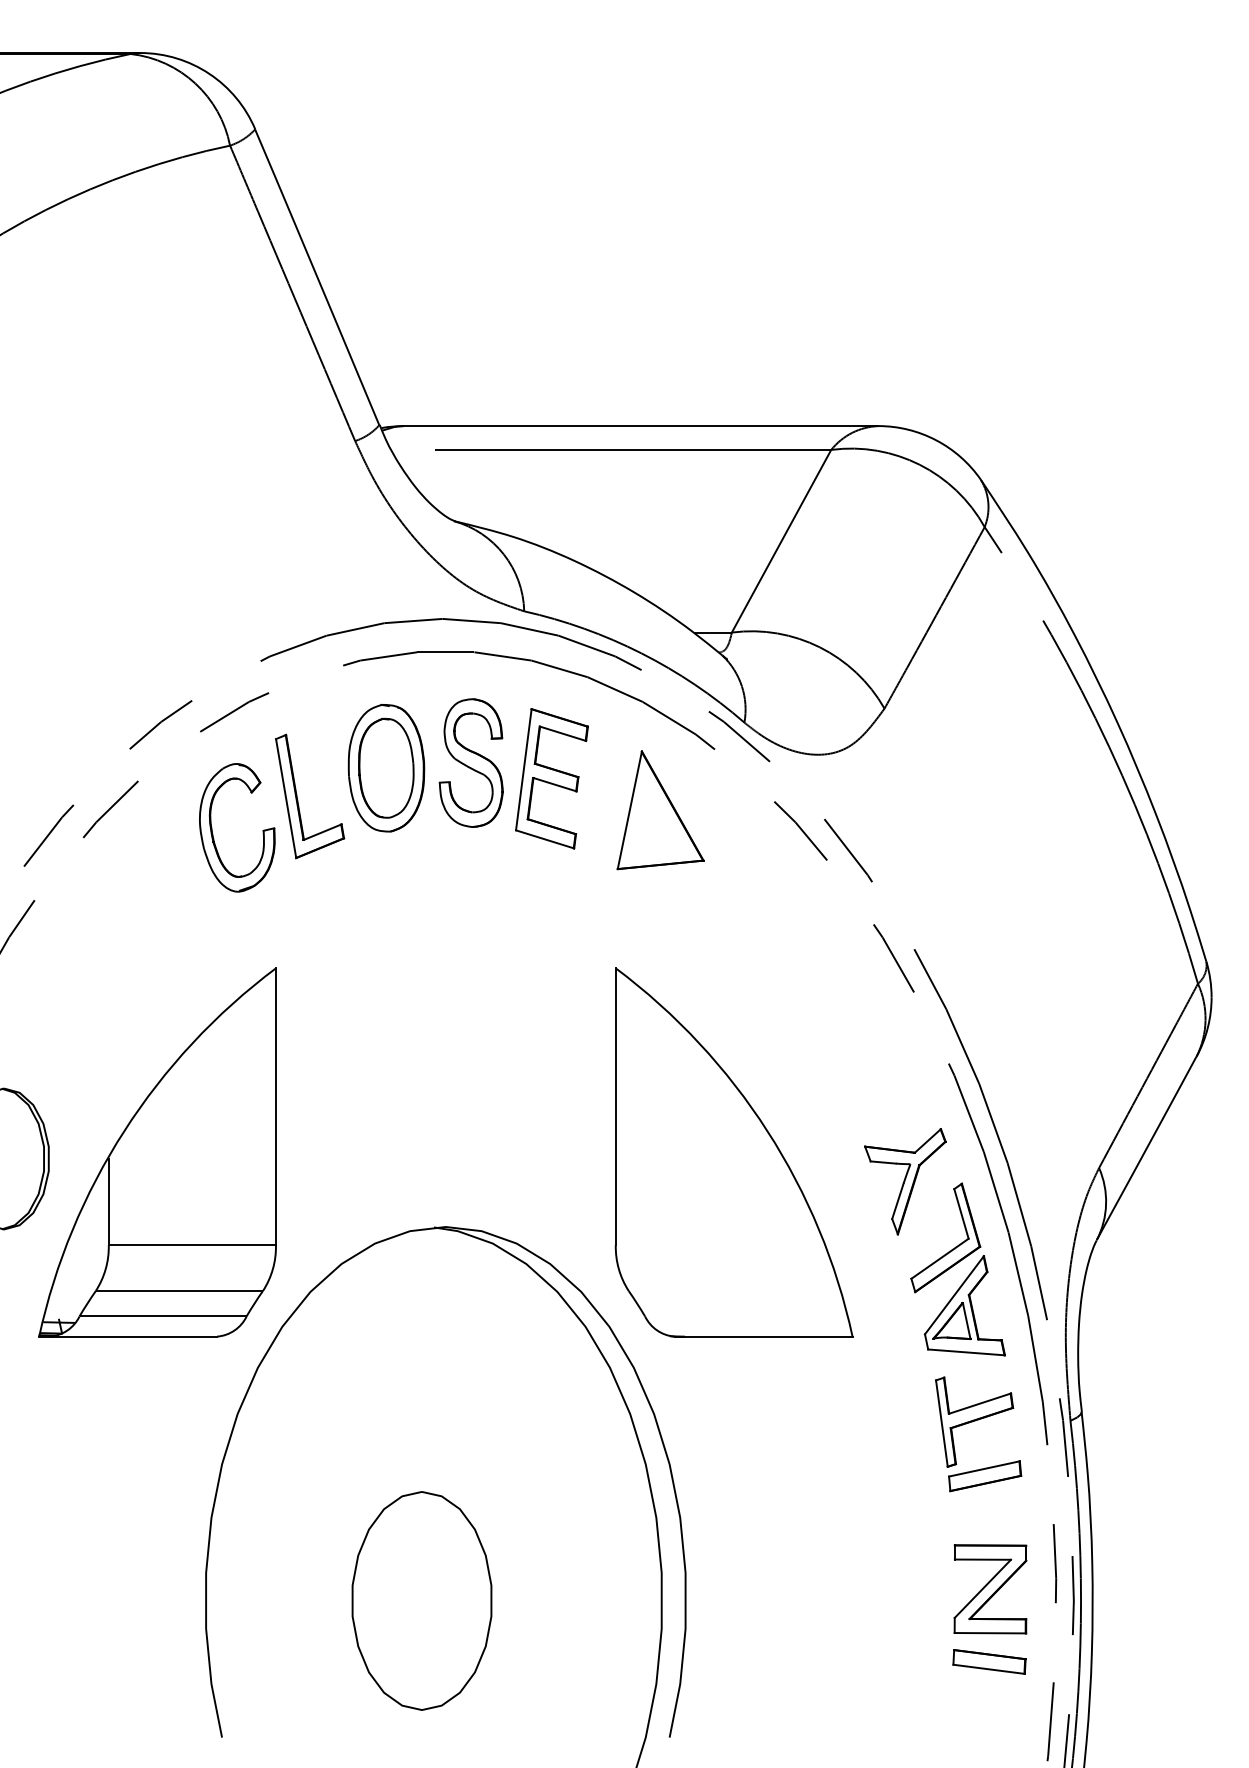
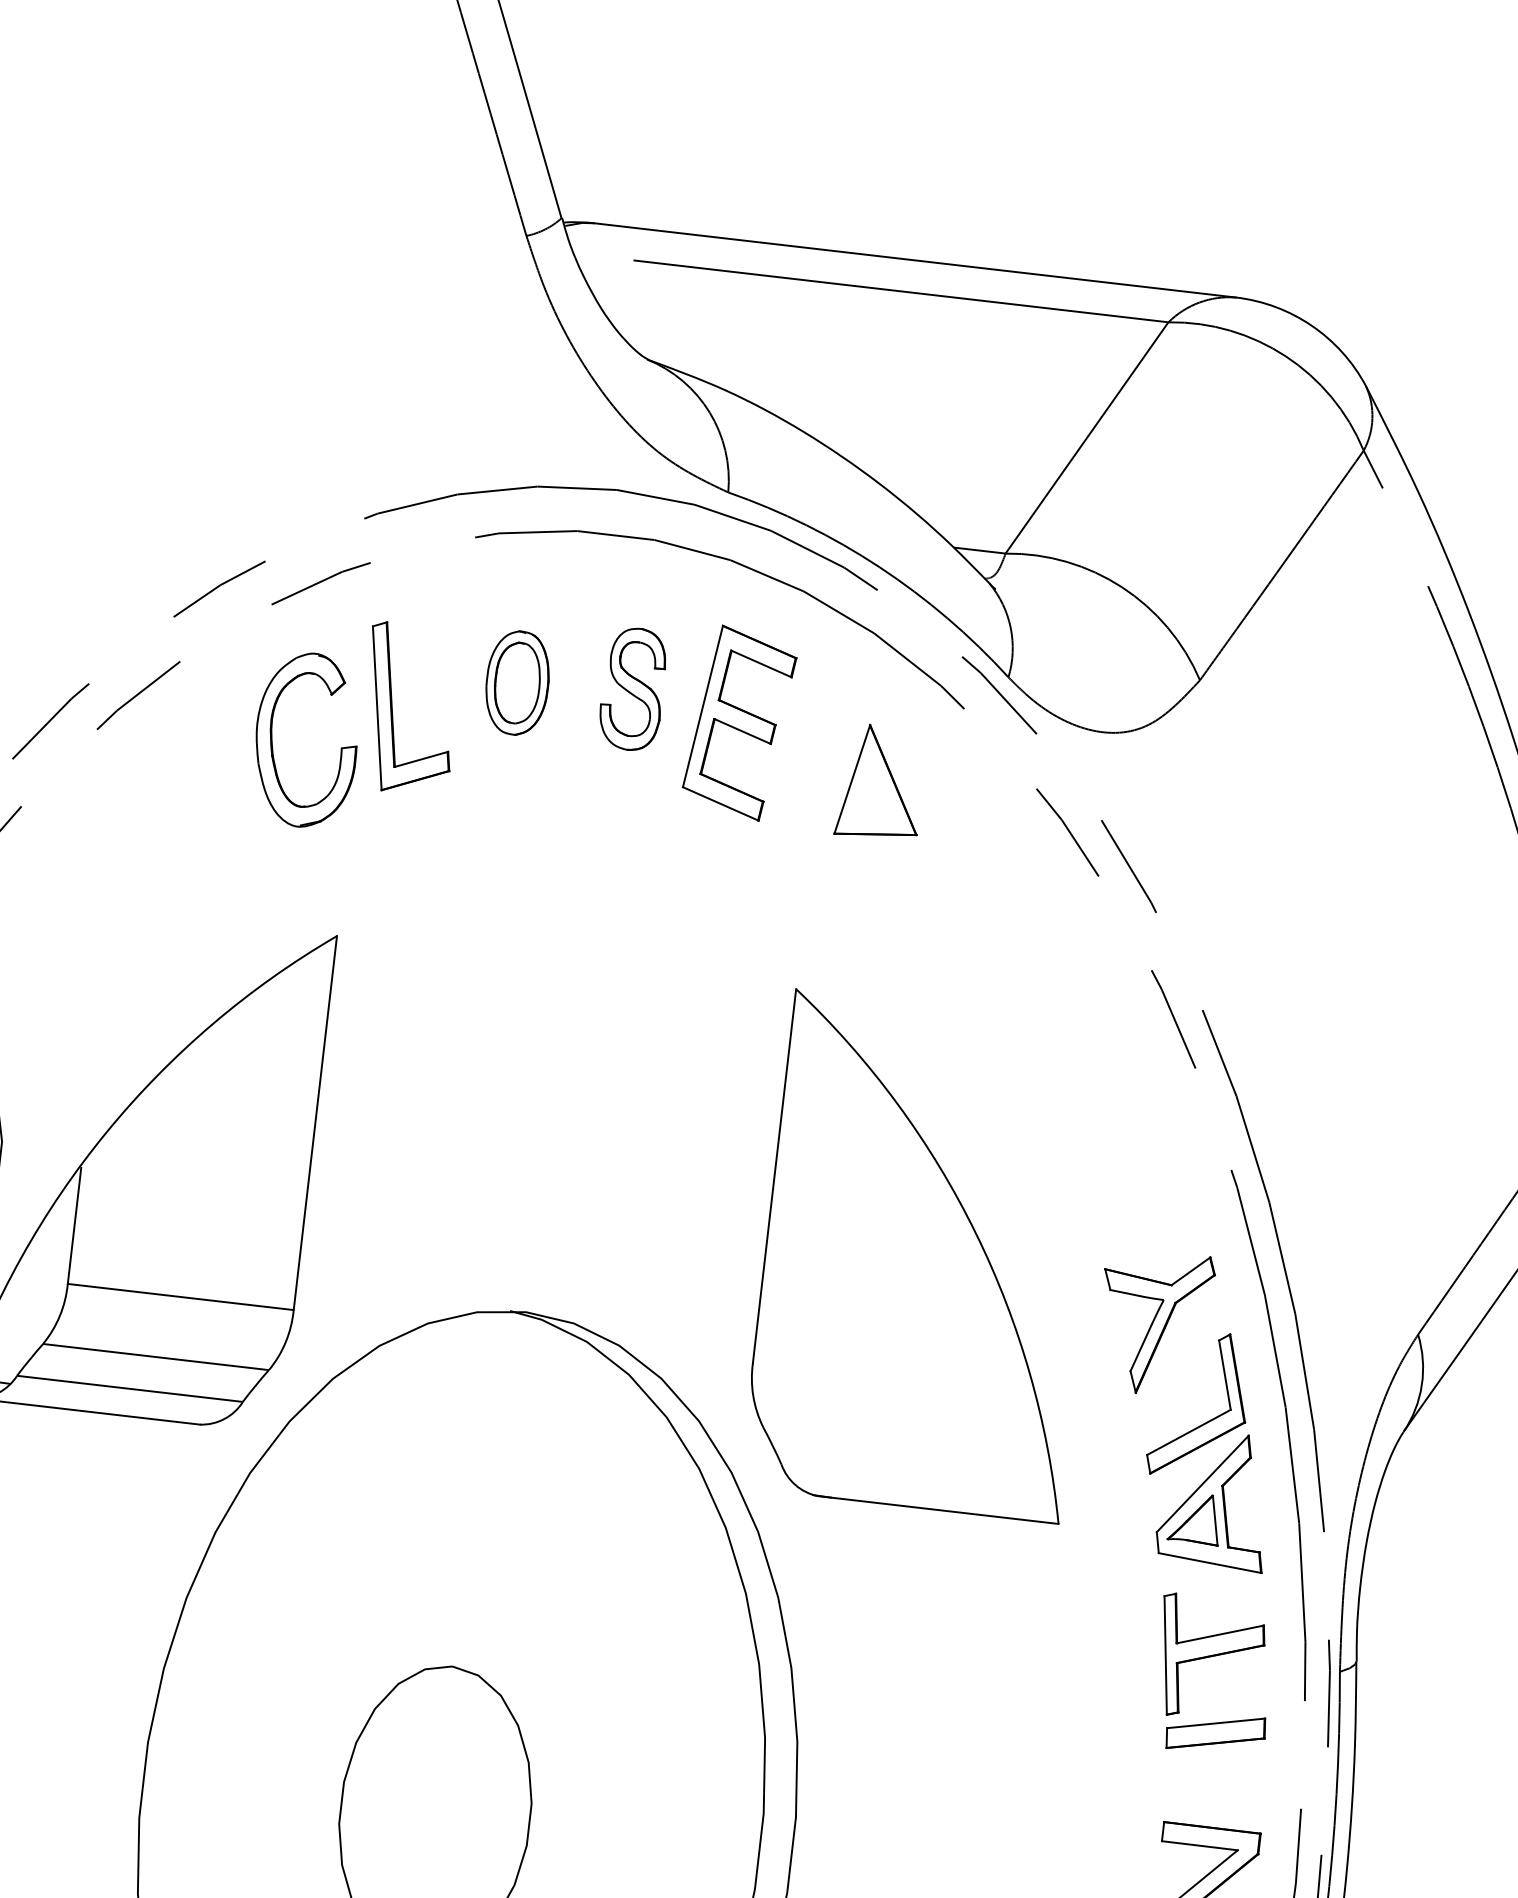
part: (470, 762) -> (632, 688), size x0.7
part: (386, 768) -> (517, 683), size x0.6
part: (660, 810) -> (881, 782), size x0.7

